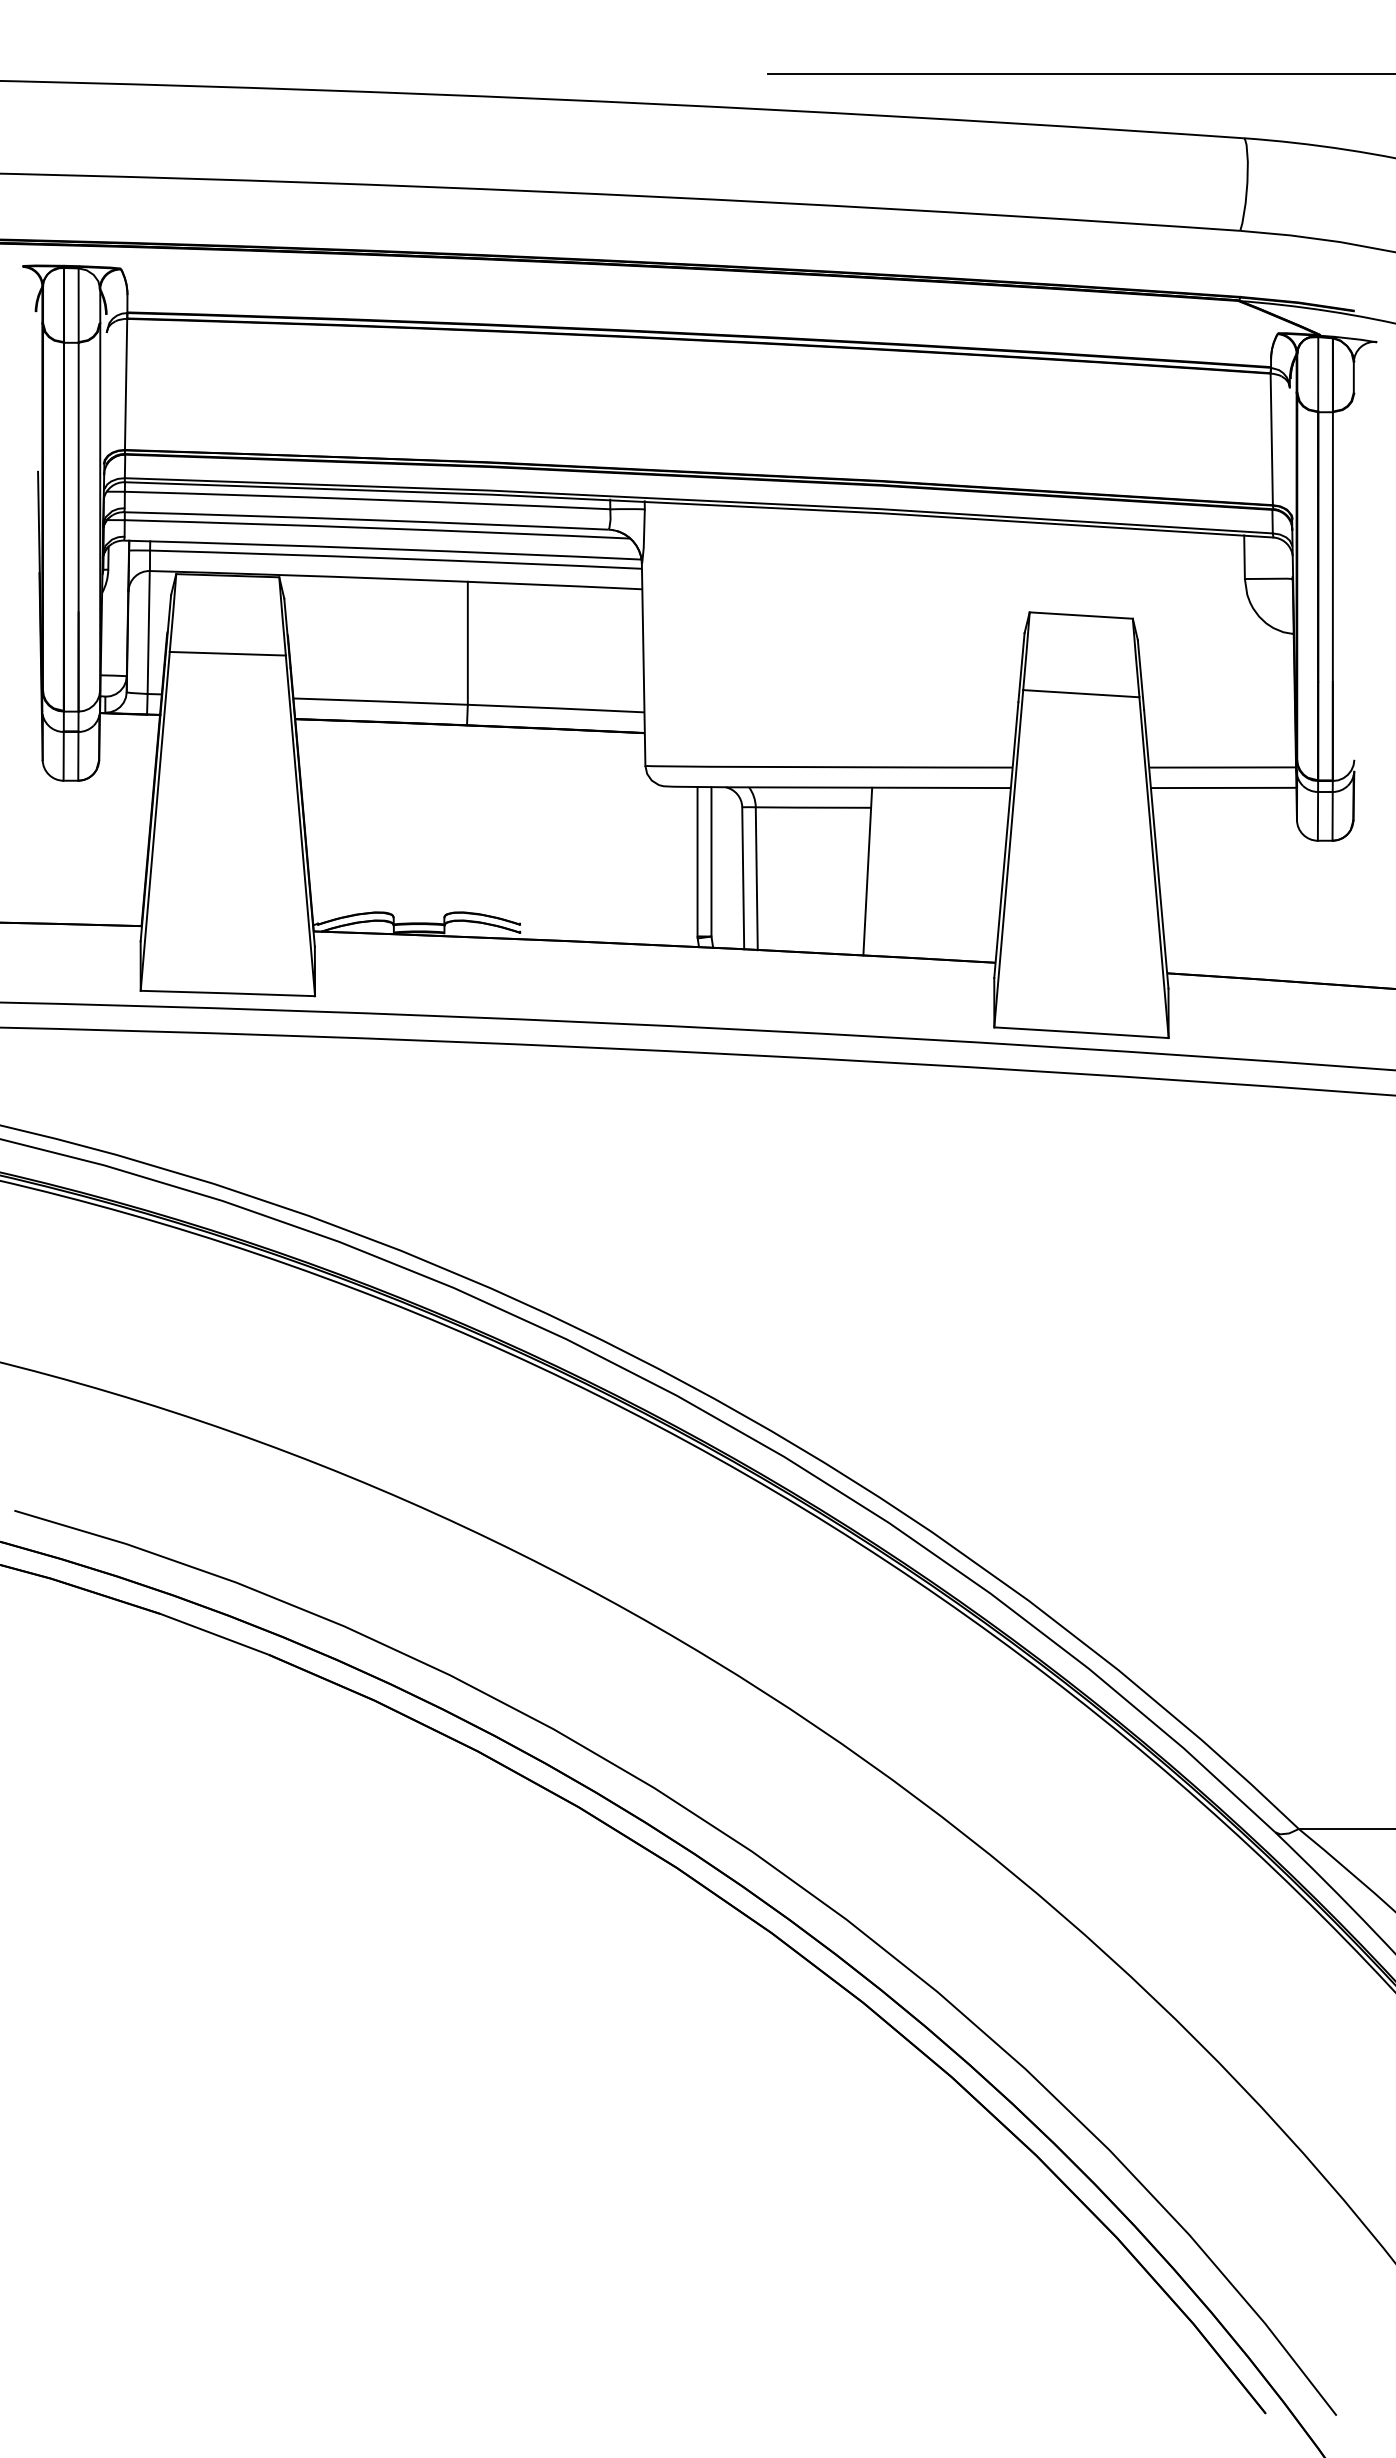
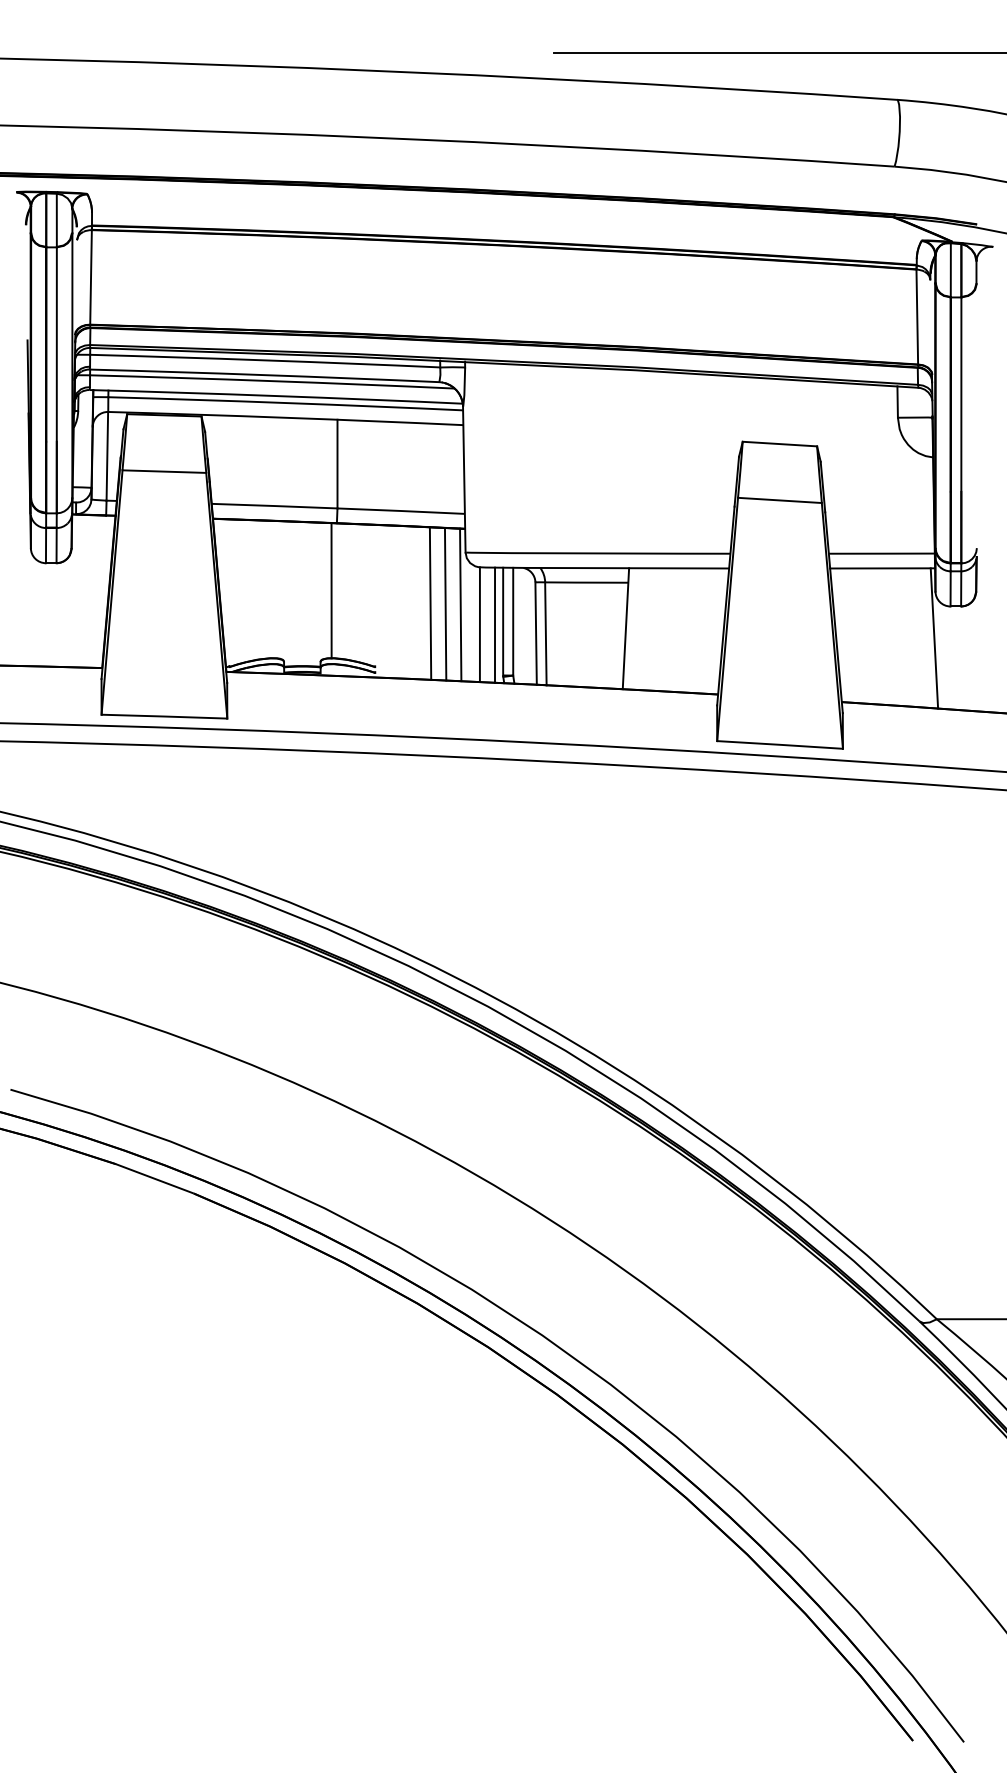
line: (459, 818) -> (331, 590), added
line: (596, 836) -> (430, 603), added
line: (617, 837) -> (445, 604), added
line: (638, 838) -> (460, 604), added
line: (665, 865) -> (480, 624), added
line: (686, 866) -> (495, 625), added
line: (1295, 884) -> (934, 638), added

